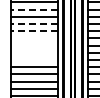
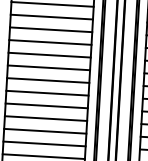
line: (33, 9) -> (50, 16), dashed -> solid
line: (33, 23) -> (49, 41), dashed -> solid
line: (33, 31) -> (48, 55), dashed -> solid
line: (33, 38) -> (47, 67), added
line: (33, 45) -> (46, 80), added
line: (33, 52) -> (46, 92), added
line: (33, 59) -> (45, 104), added

